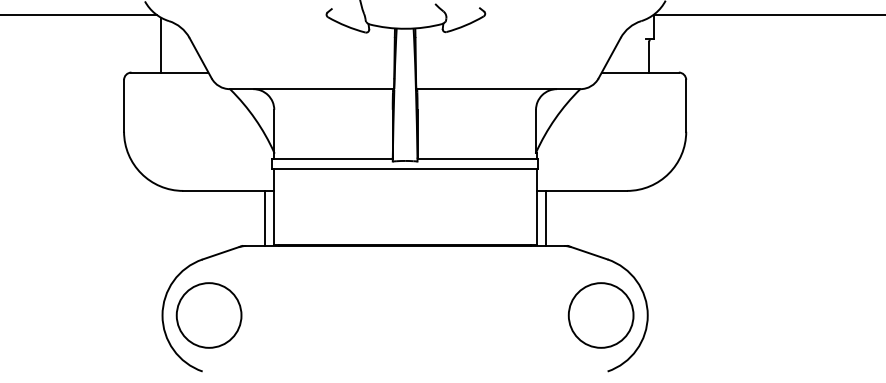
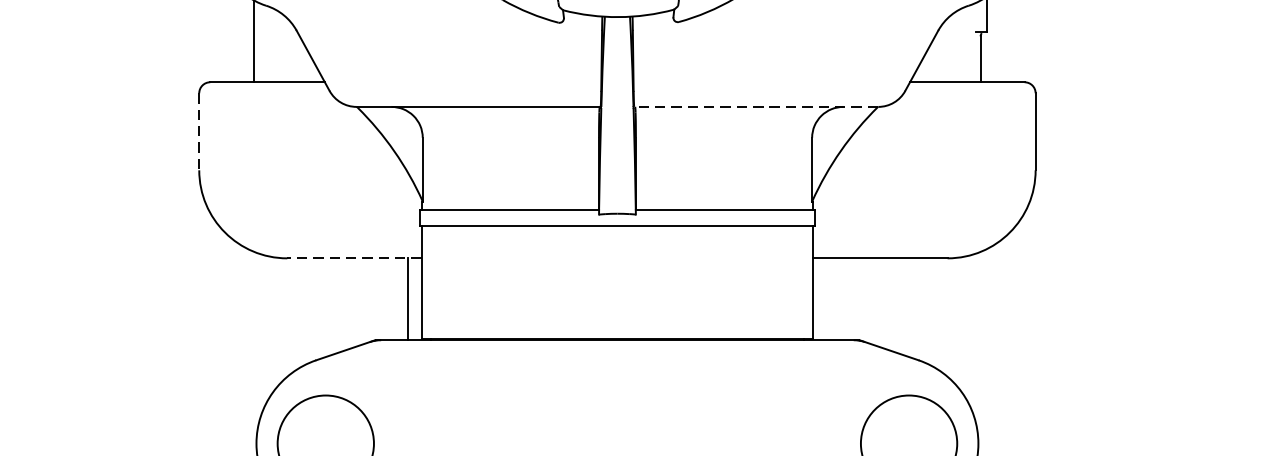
line: (498, 89) -> (756, 107), solid -> dashed
line: (124, 105) -> (199, 131), solid -> dashed
line: (227, 190) -> (353, 257), solid -> dashed
line: (545, 217) -> (826, 297), removed

